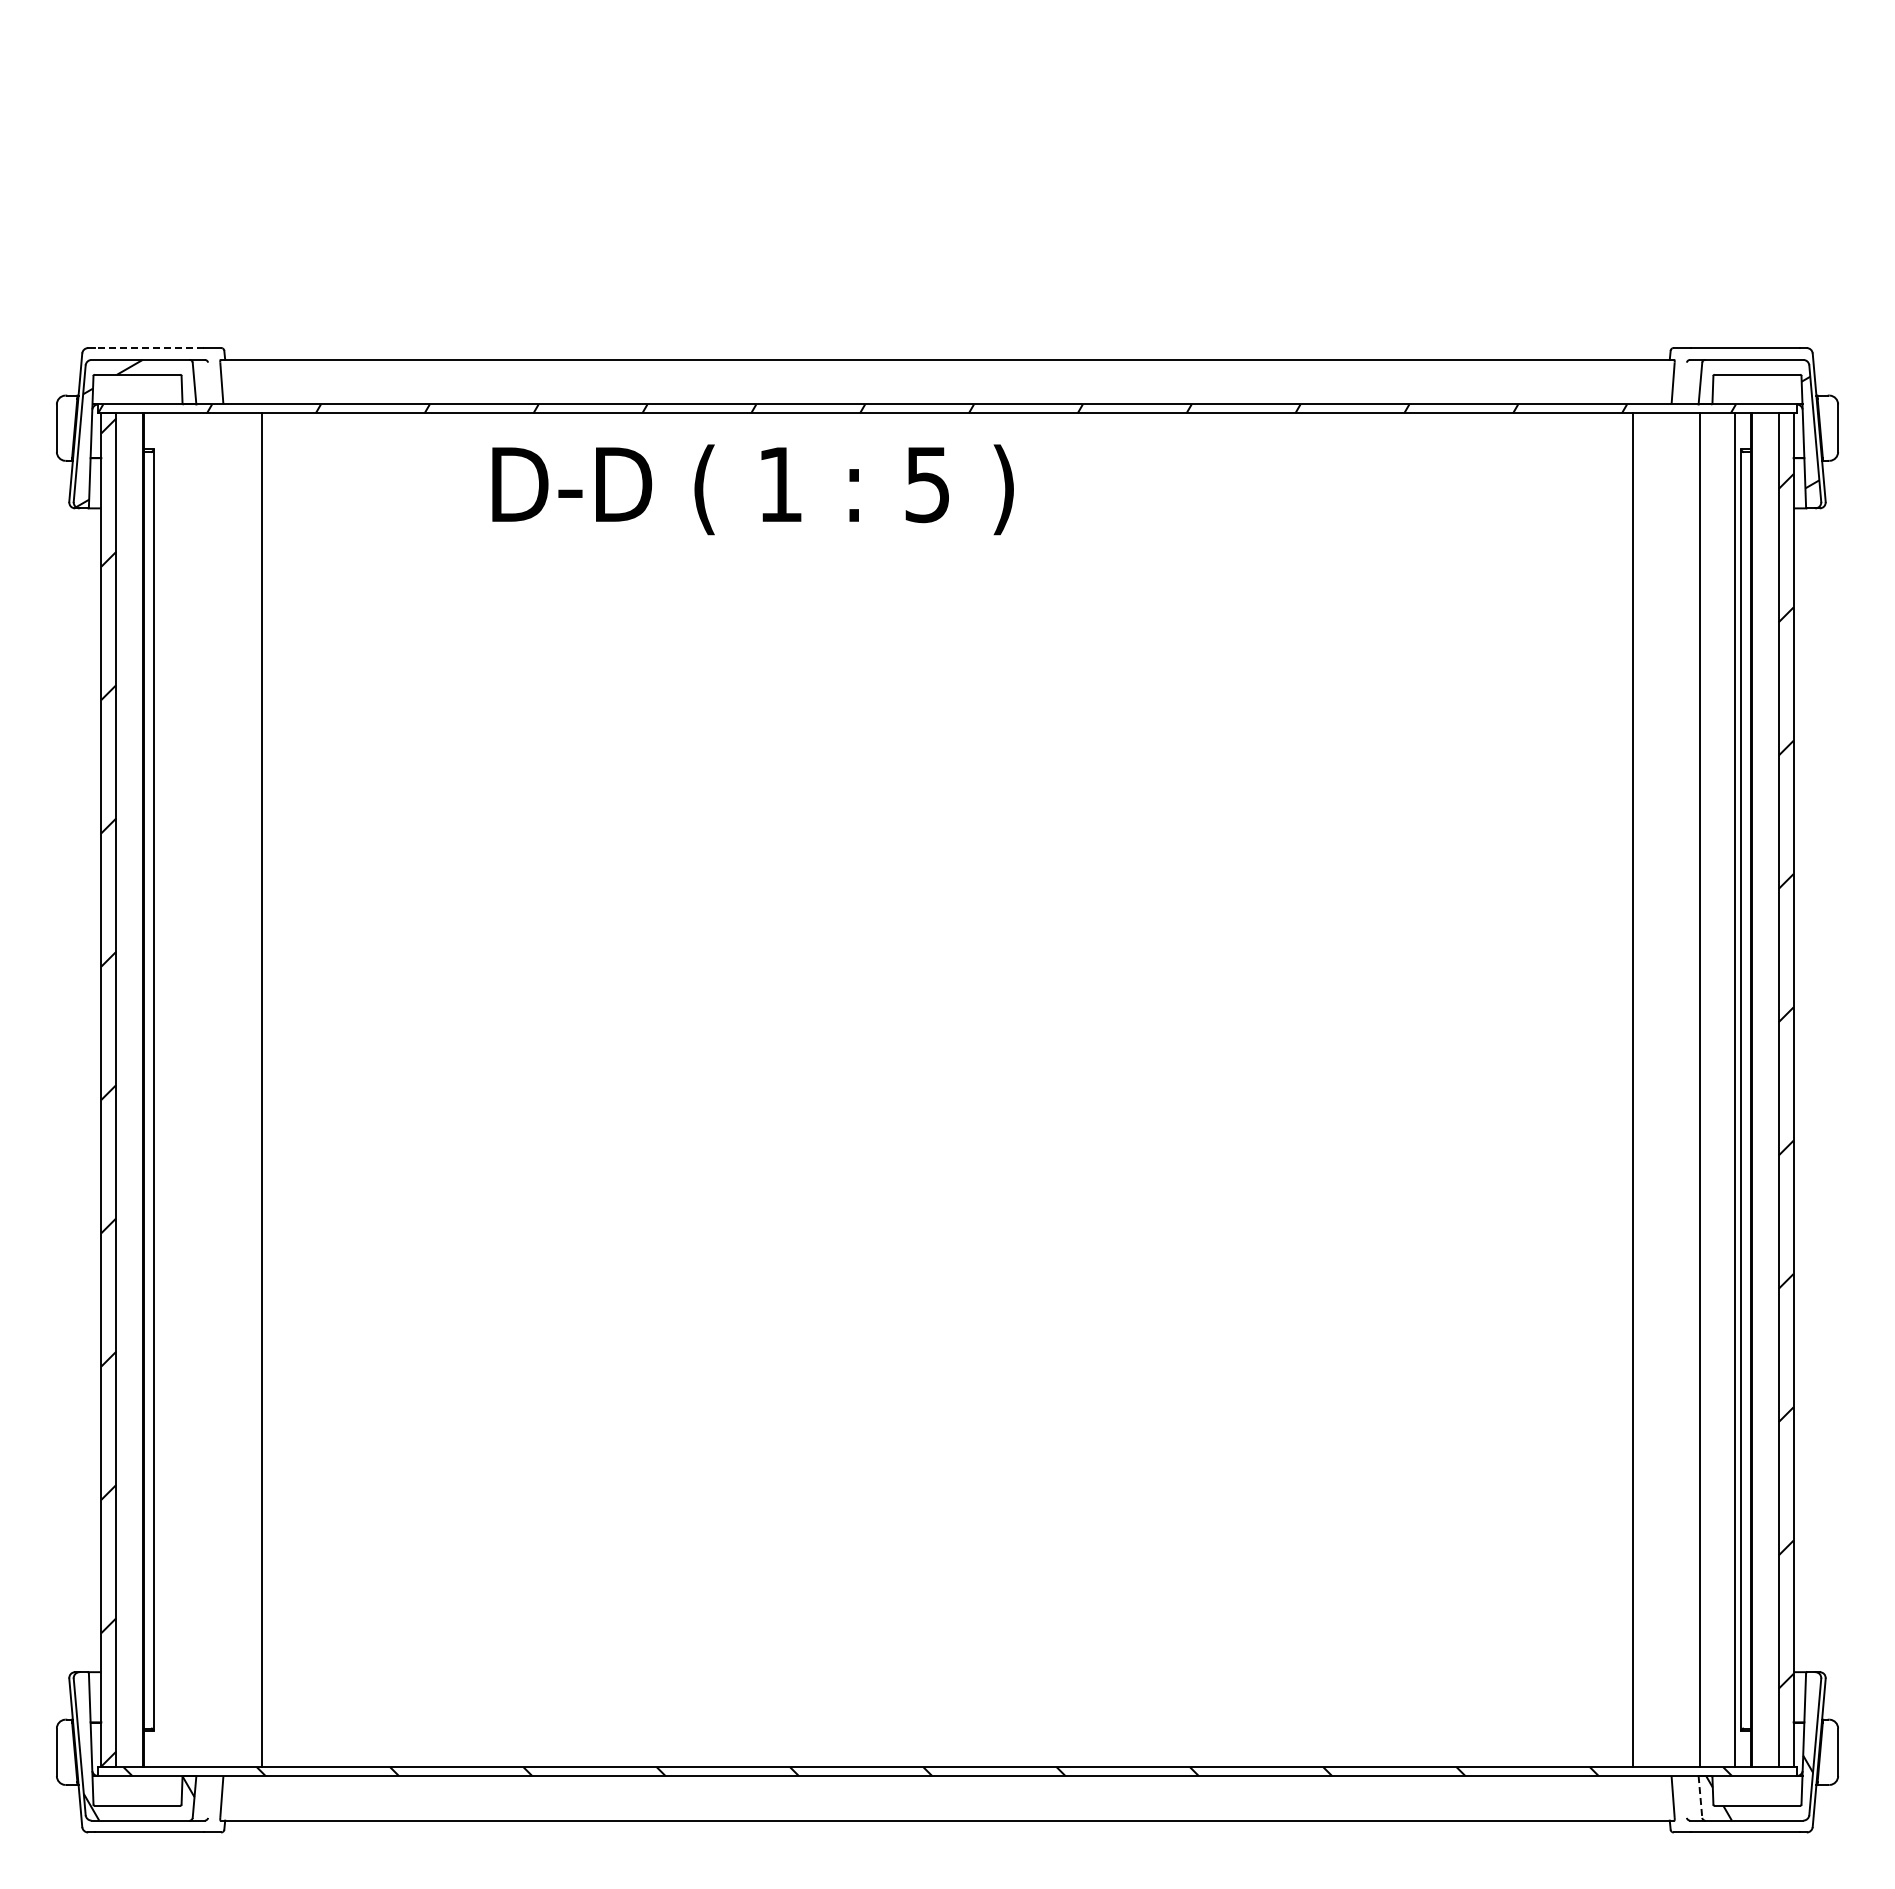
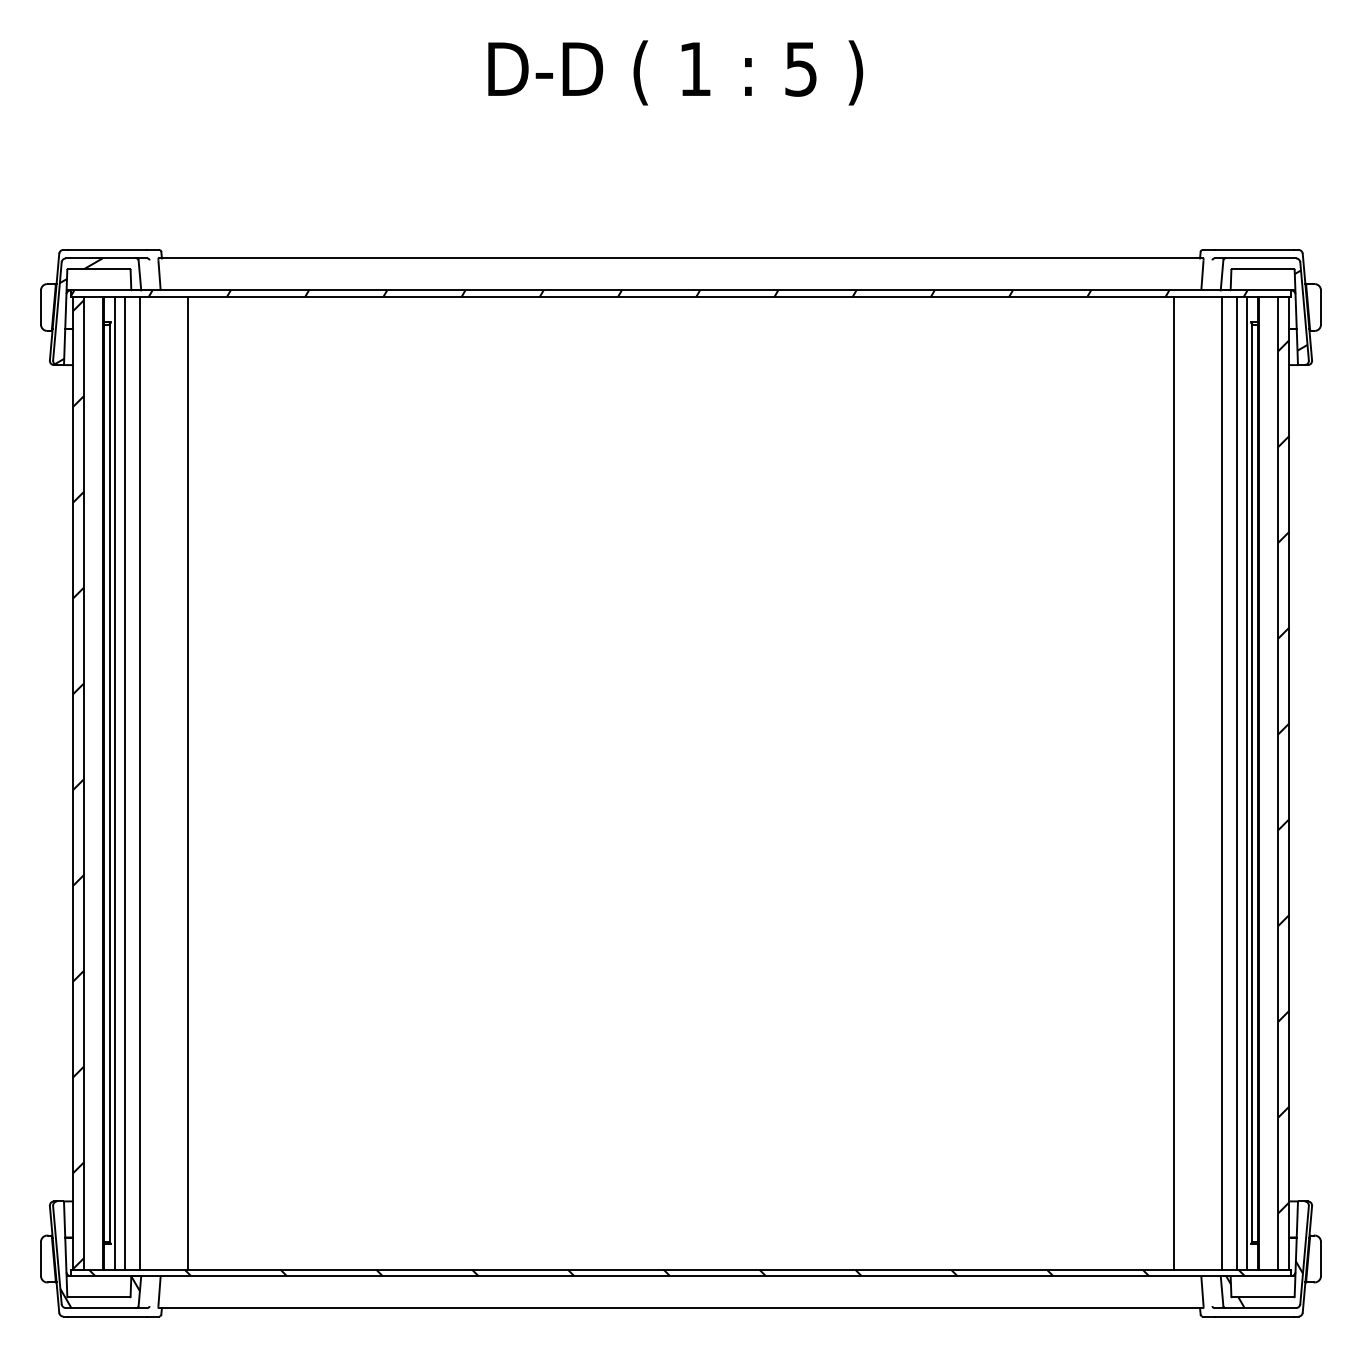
line: (149, 348) -> (107, 250), dashed -> solid
text: (752, 489) -> (675, 72), moved
line: (159, 1090) -> (114, 783), added
line: (174, 1090) -> (125, 783), added
line: (194, 1090) -> (139, 783), added
line: (1720, 1090) -> (1236, 783), added
line: (1700, 1796) -> (1222, 1290), dashed -> solid

